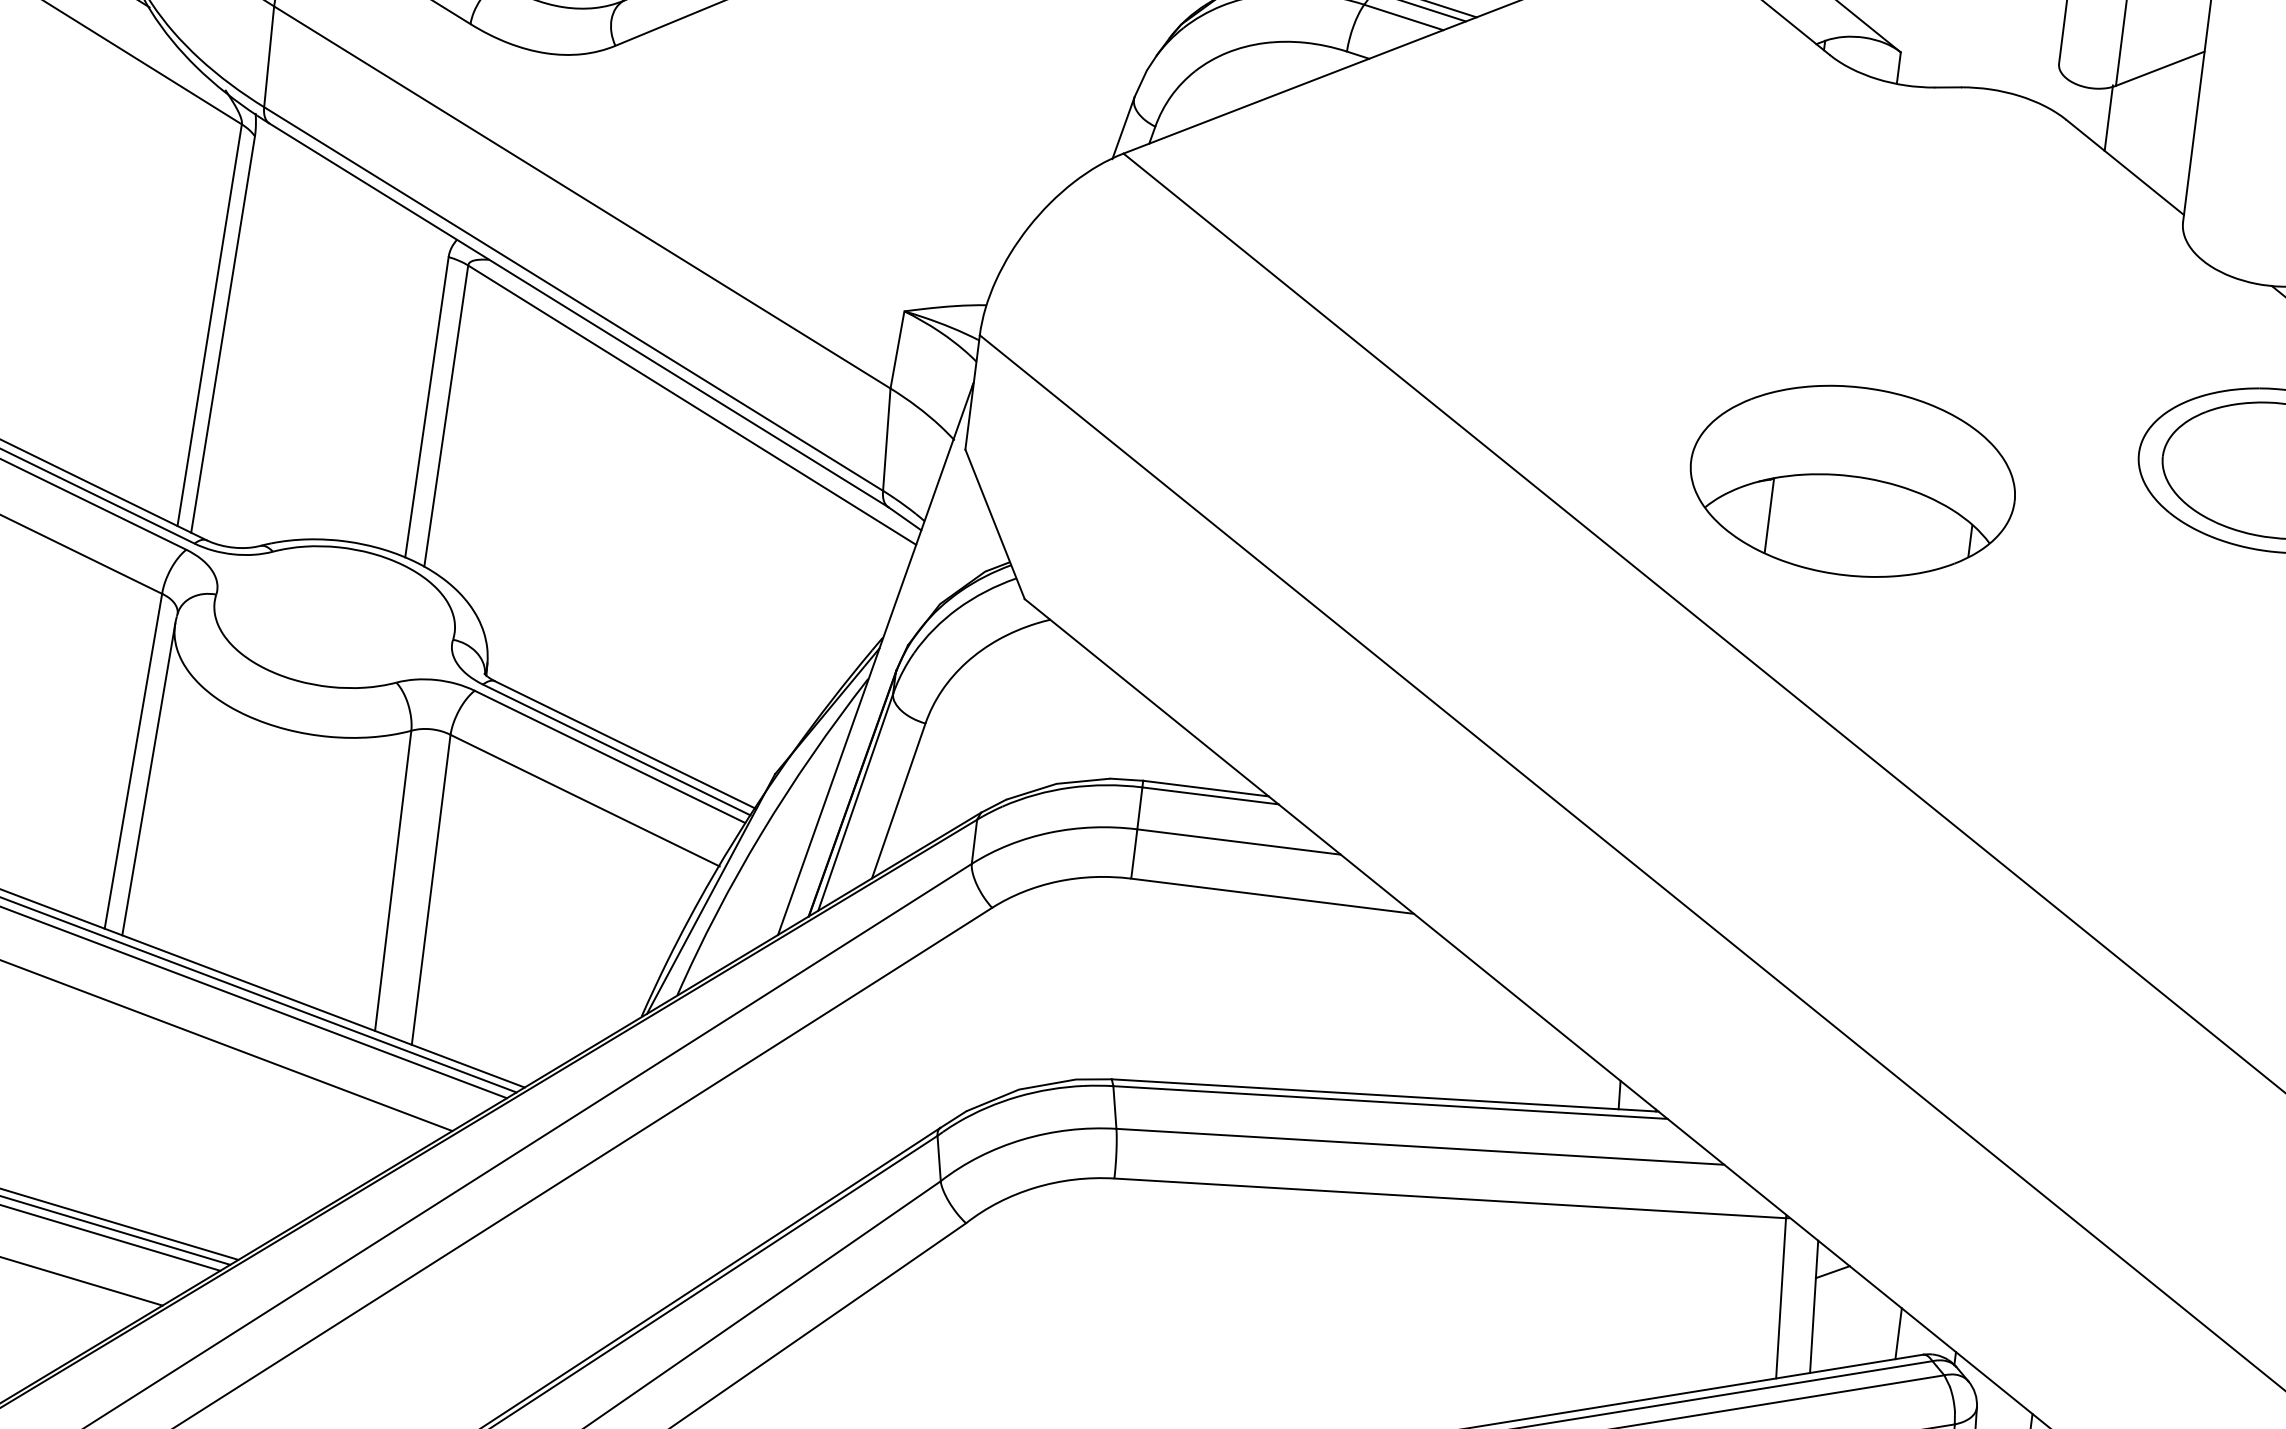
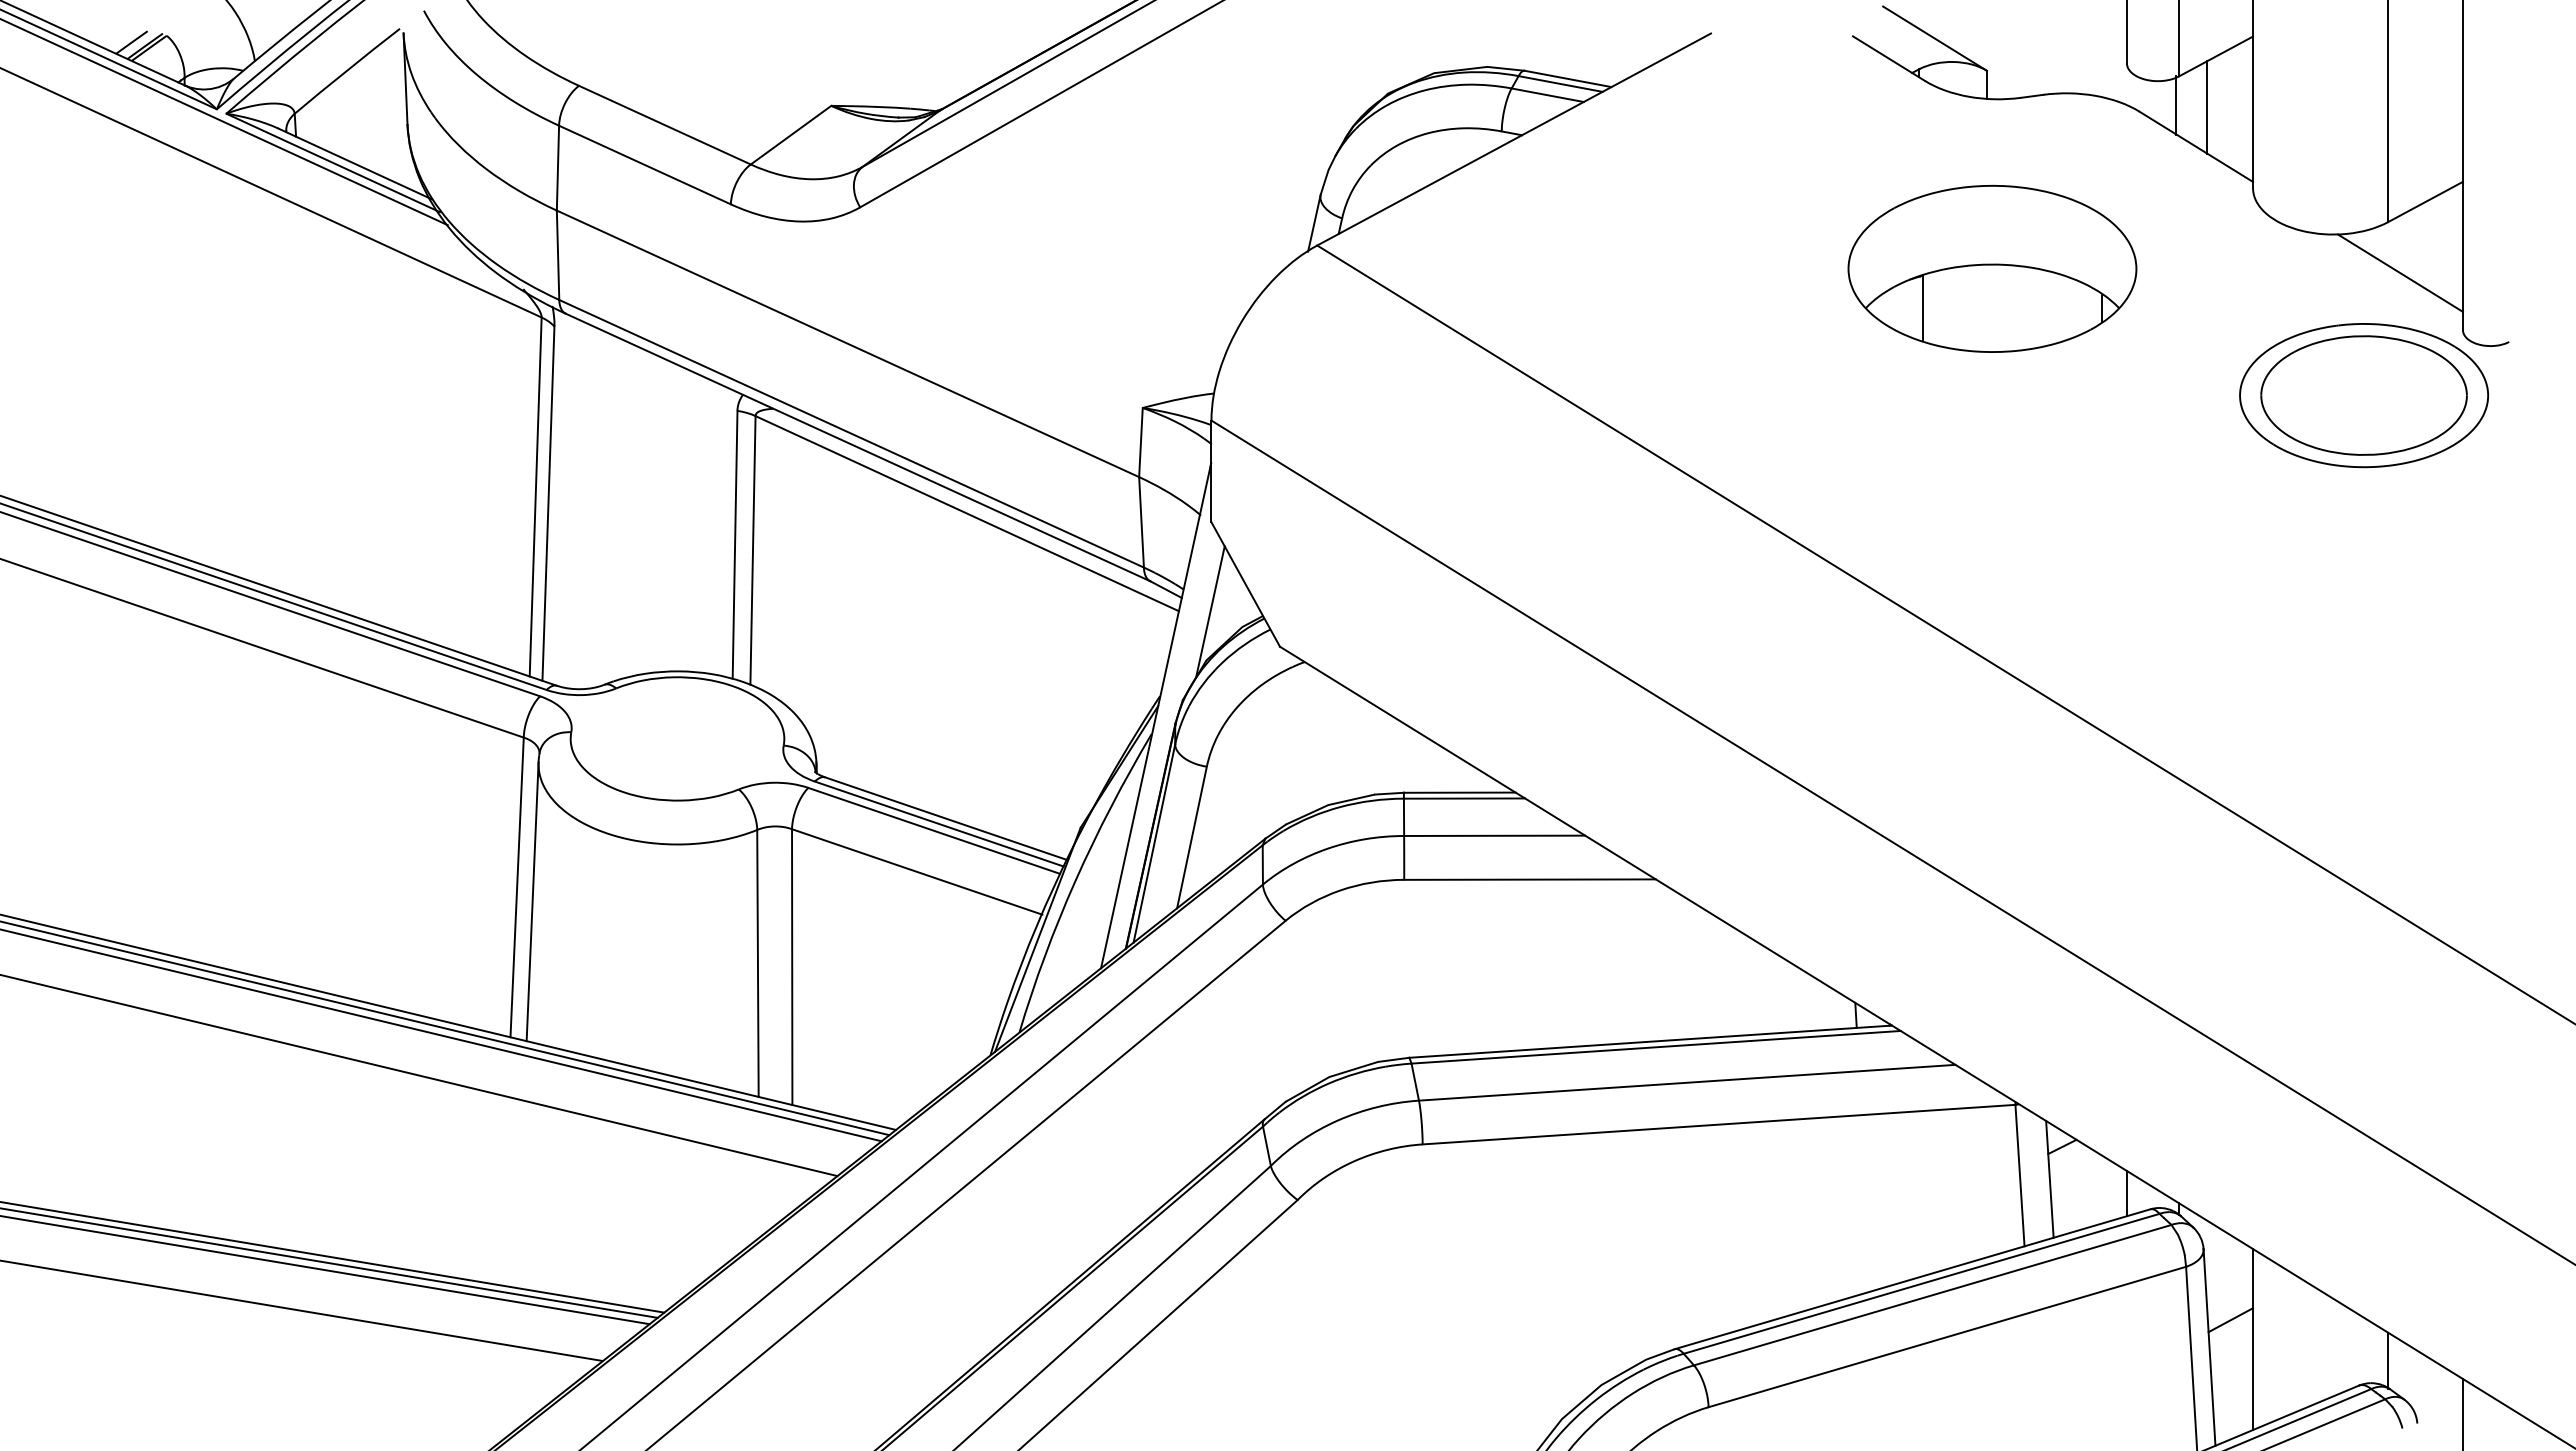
line: (2143, 124) -> (2207, 107), added
part: (1852, 480) -> (1992, 268), moved
line: (951, 549) -> (1210, 611), added

